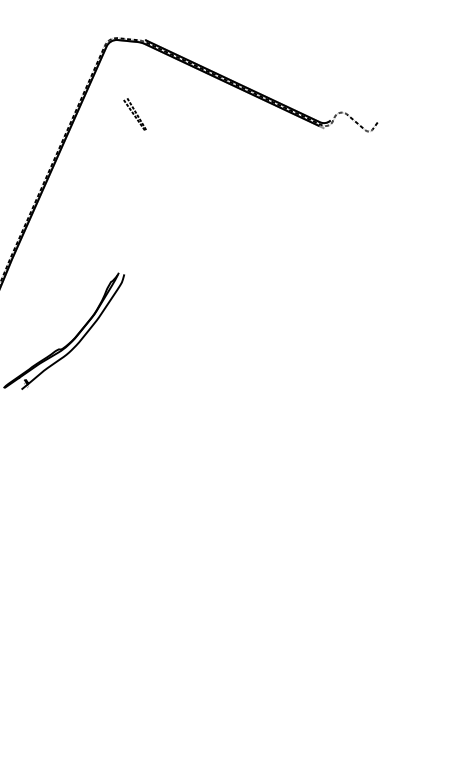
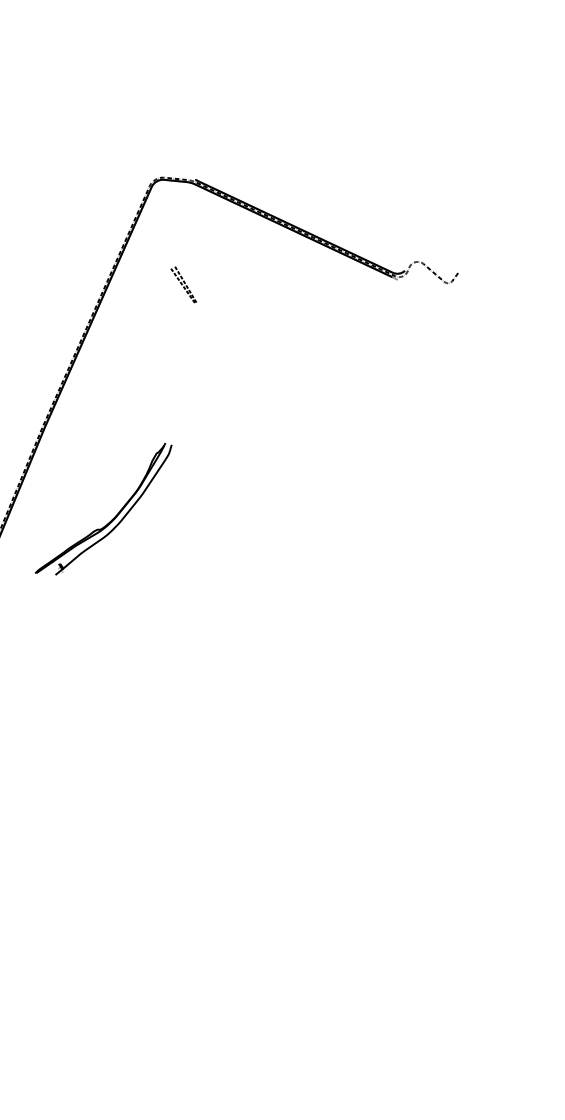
part: (134, 114) -> (183, 284), moved

